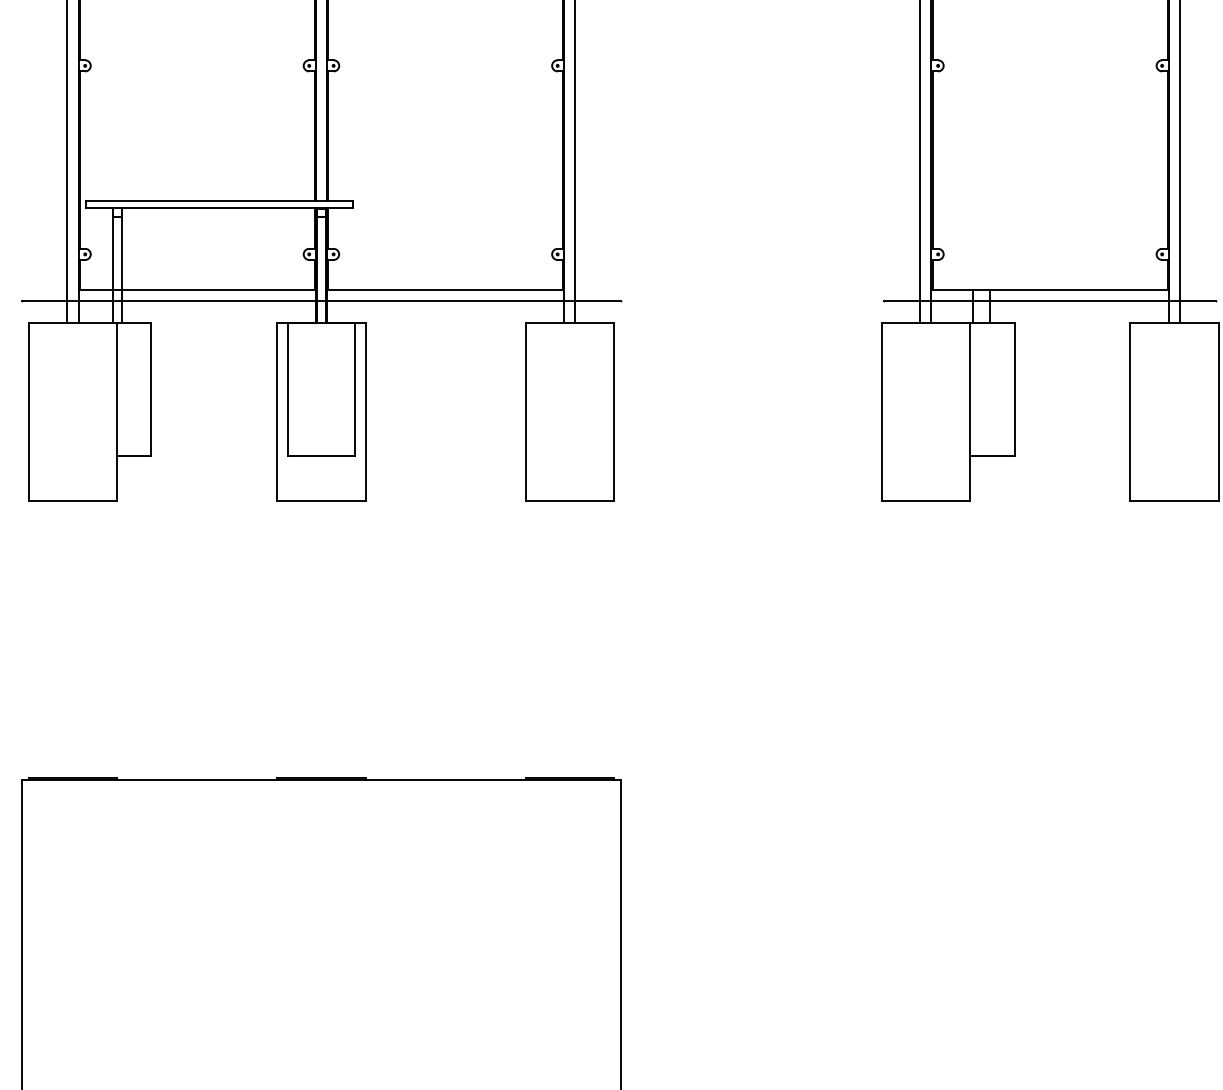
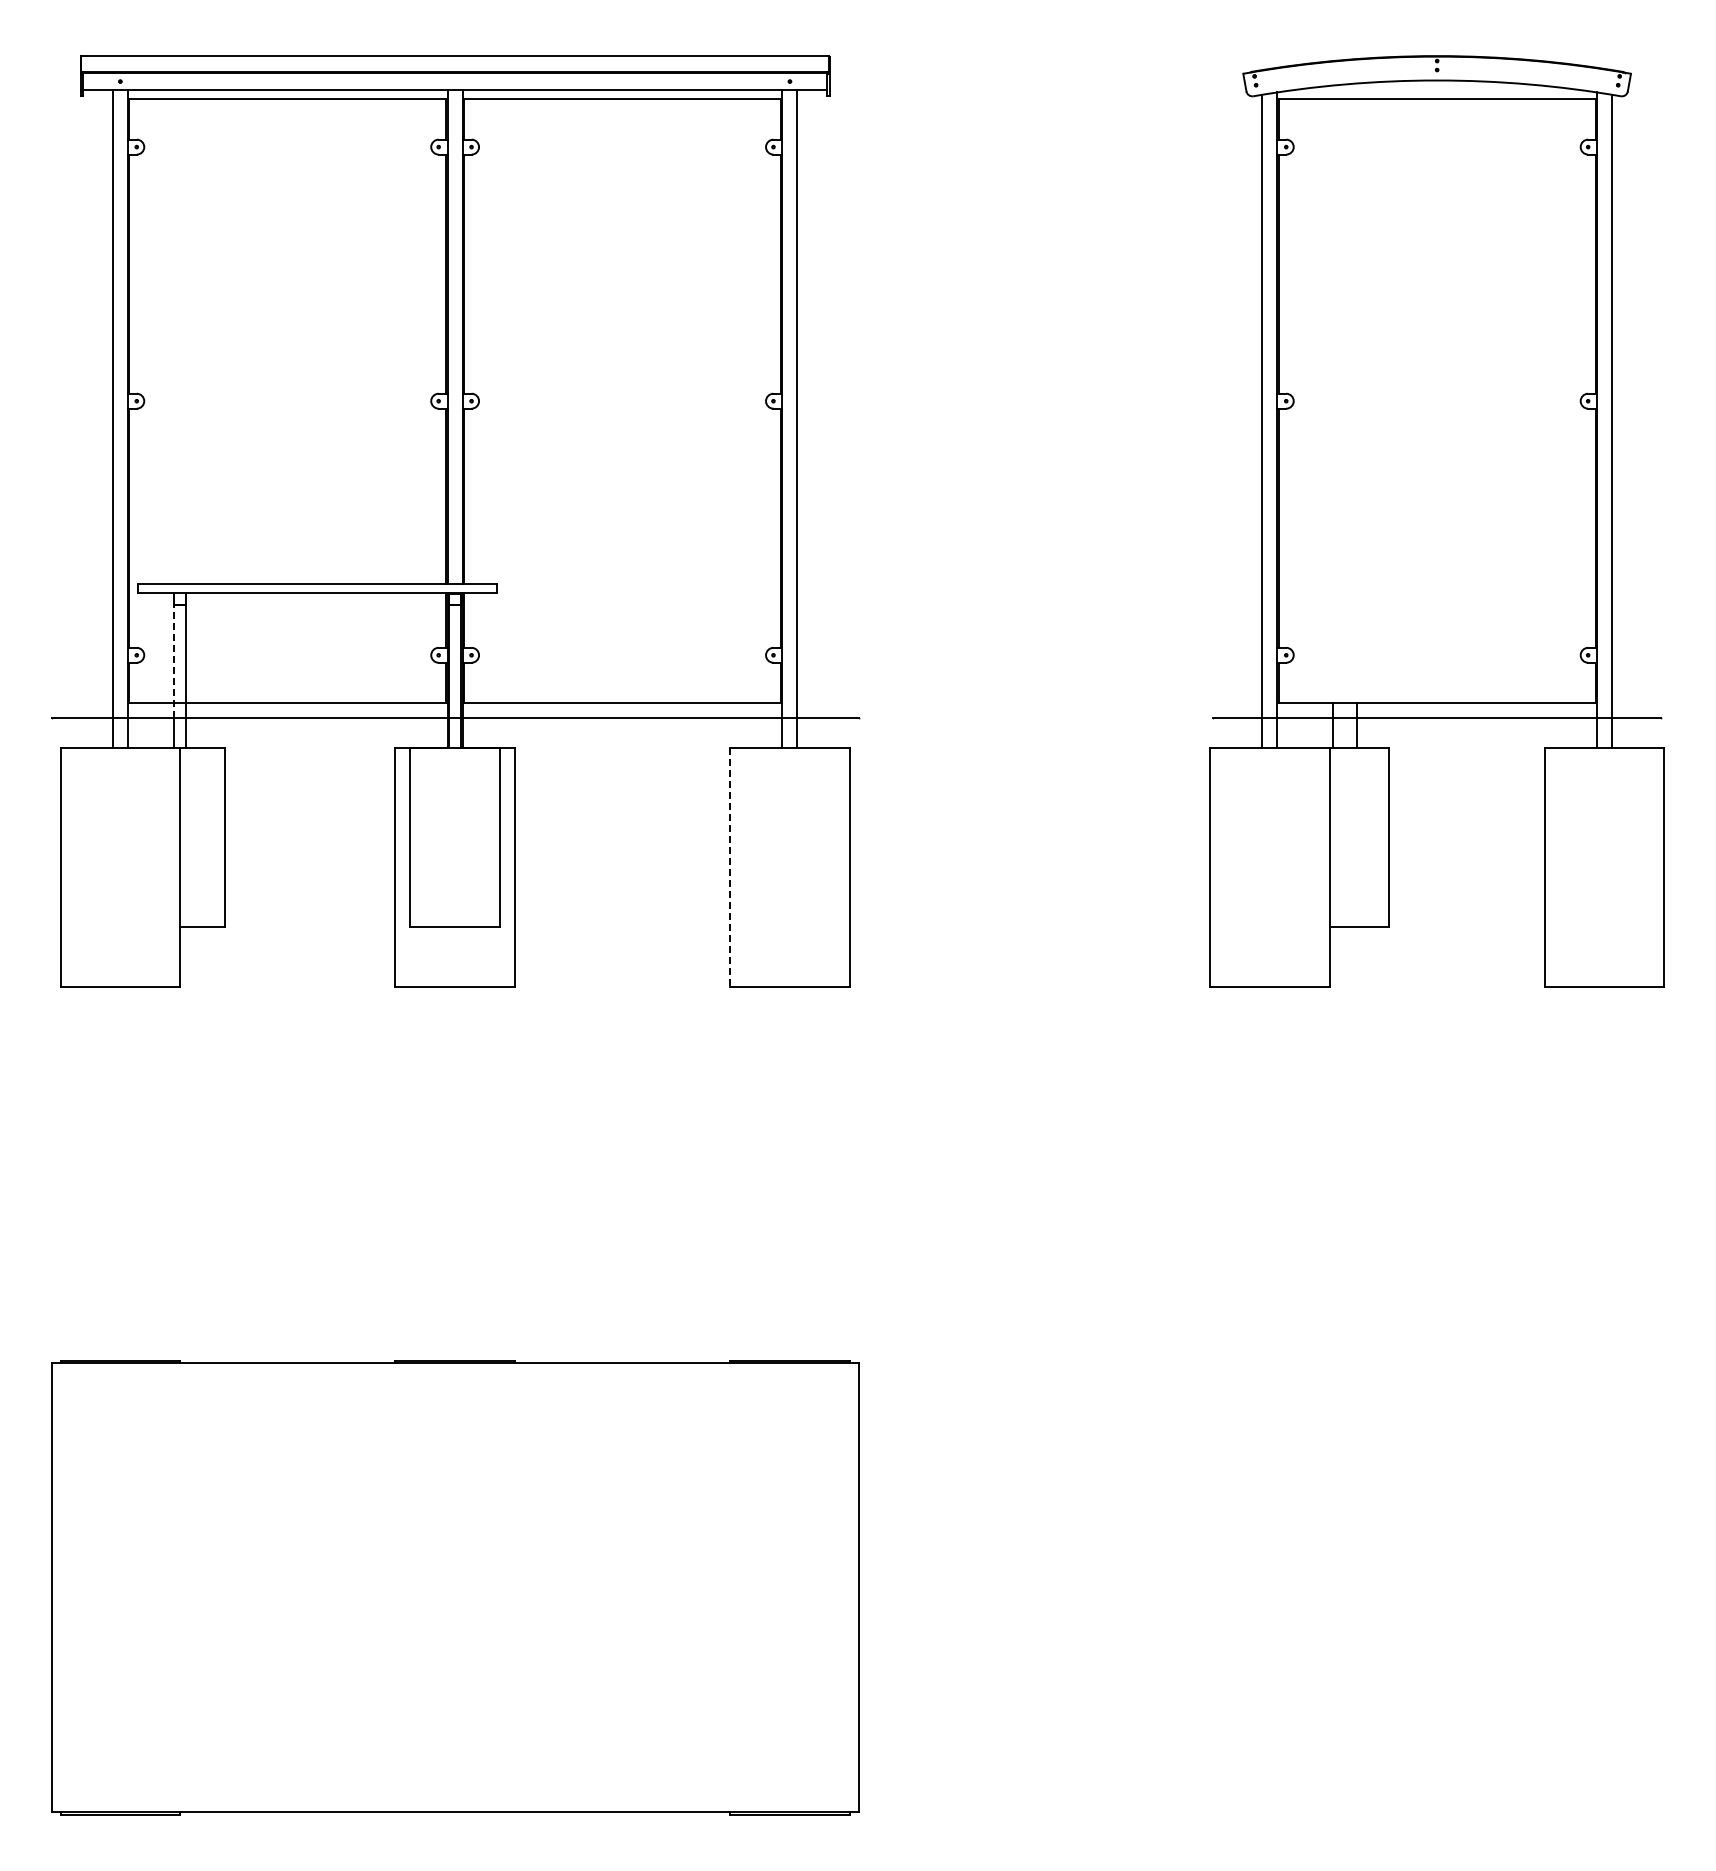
line: (113, 259) -> (174, 661), solid -> dashed
line: (525, 411) -> (730, 867), solid -> dashed

